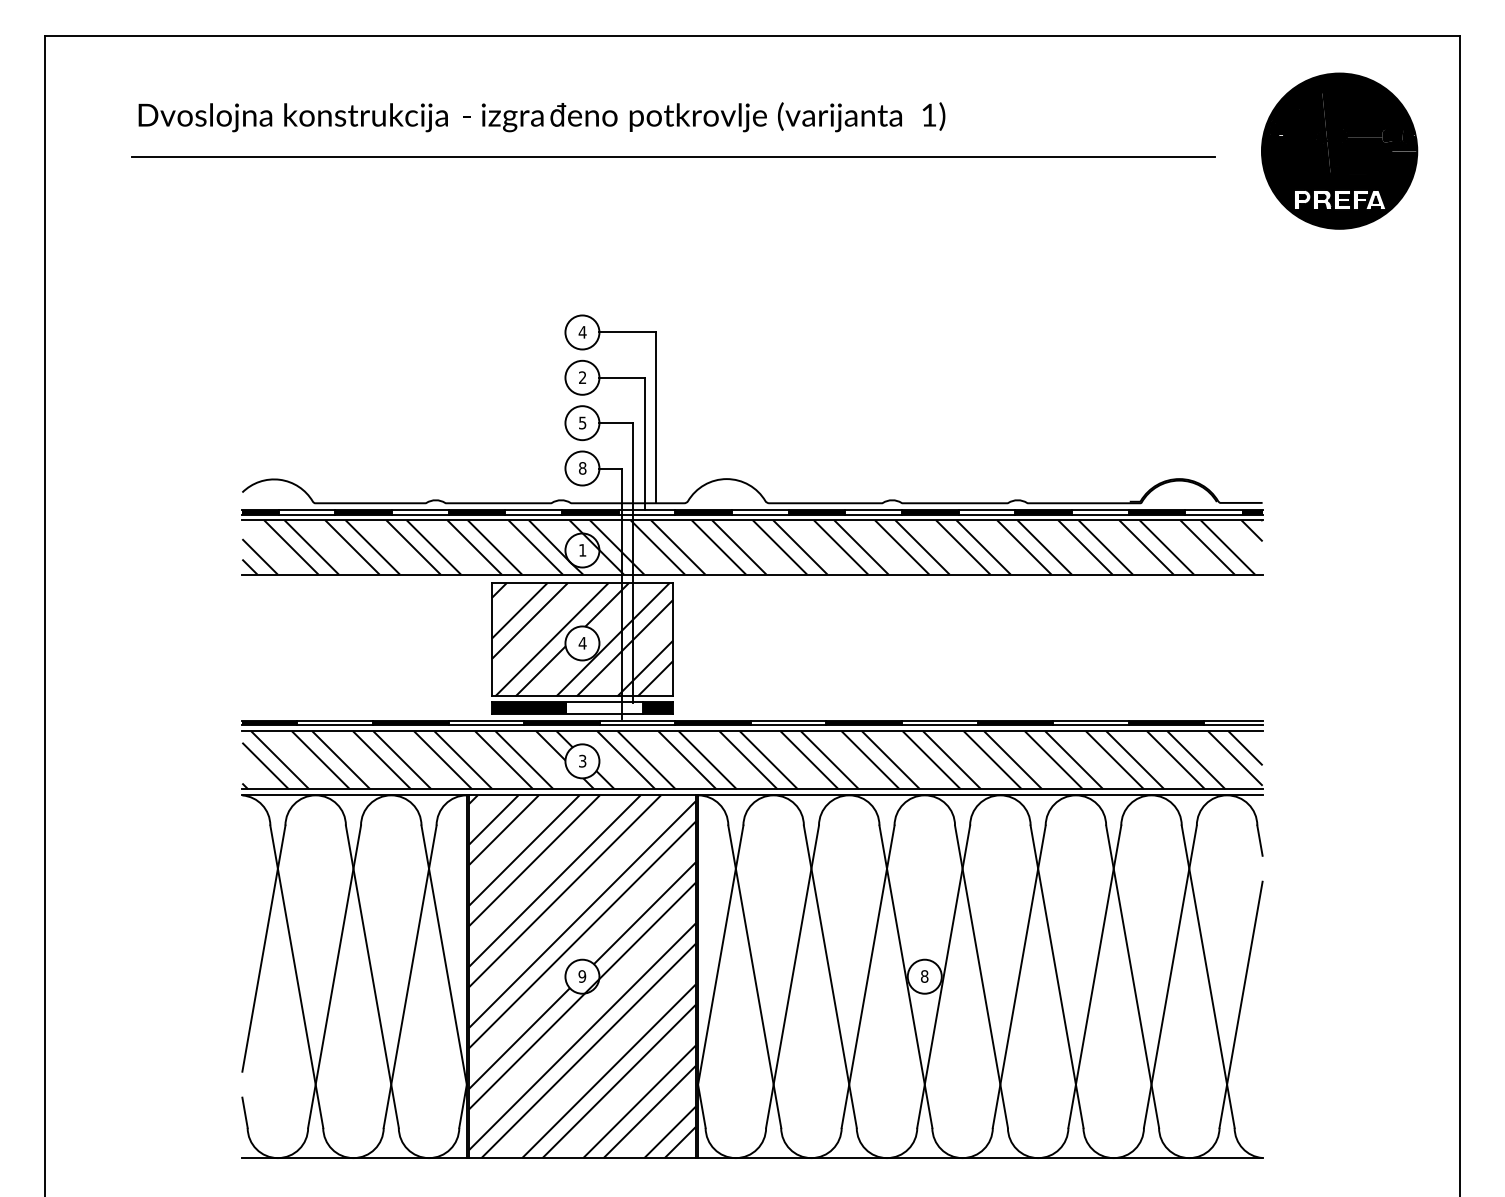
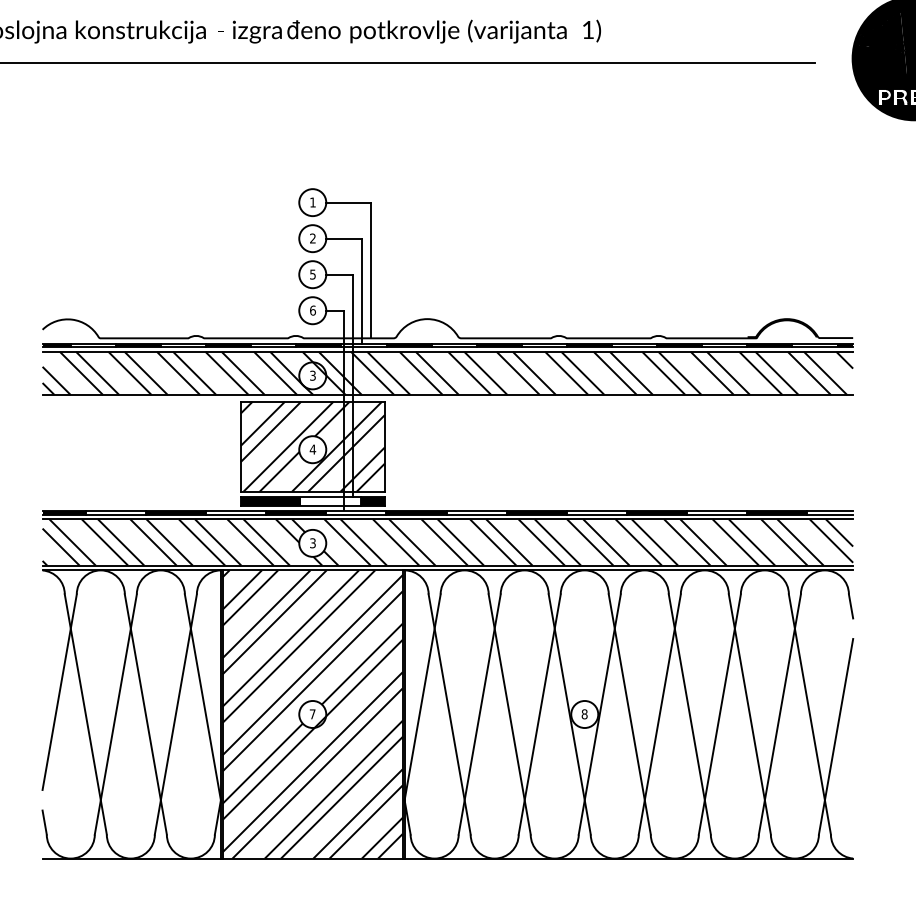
text: (582, 332) -> (312, 202), 4 -> 1
text: (582, 468) -> (312, 310), 8 -> 6
text: (582, 550) -> (312, 375), 1 -> 3
text: (582, 976) -> (312, 714), 9 -> 7

